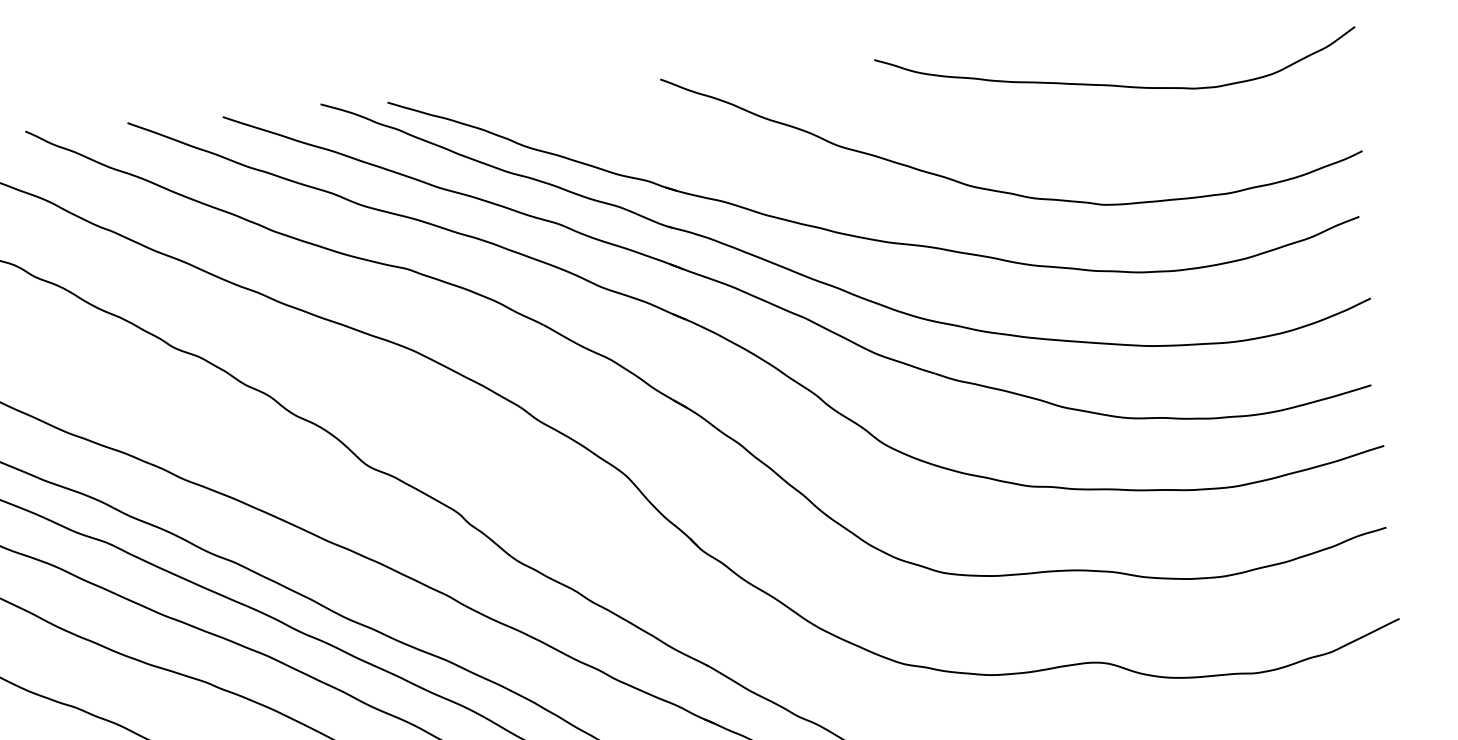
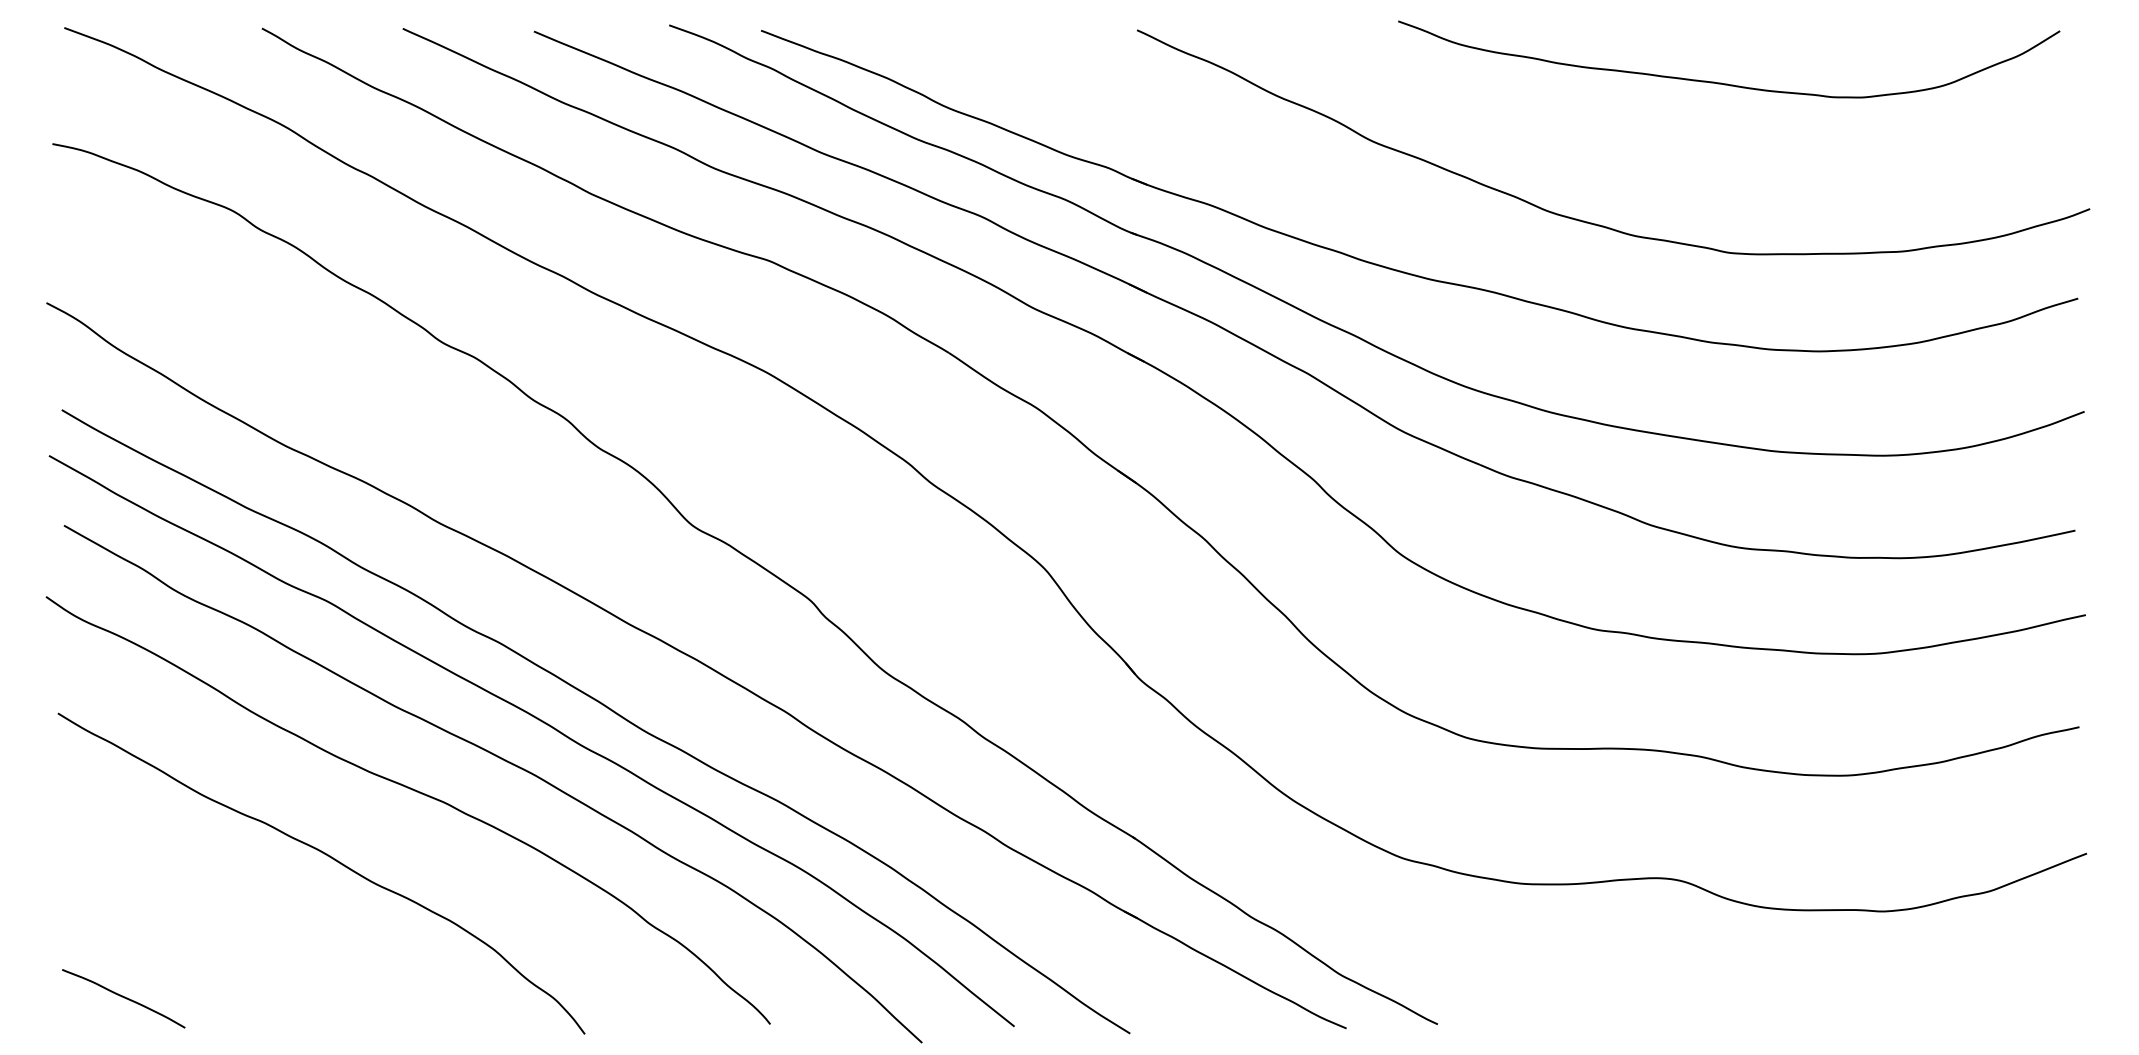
curve: (1116, 85) -> (1727, 83), moved

